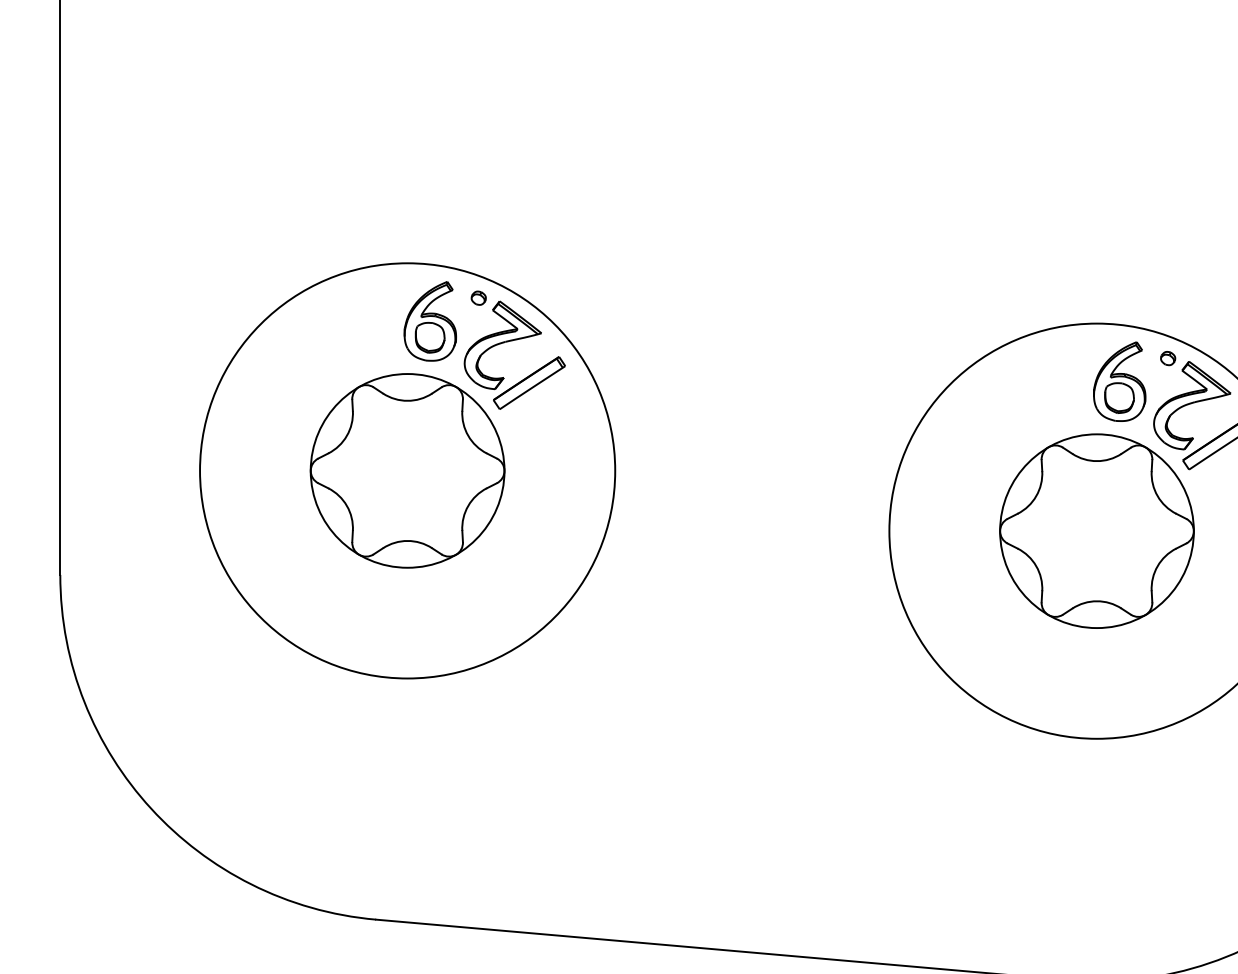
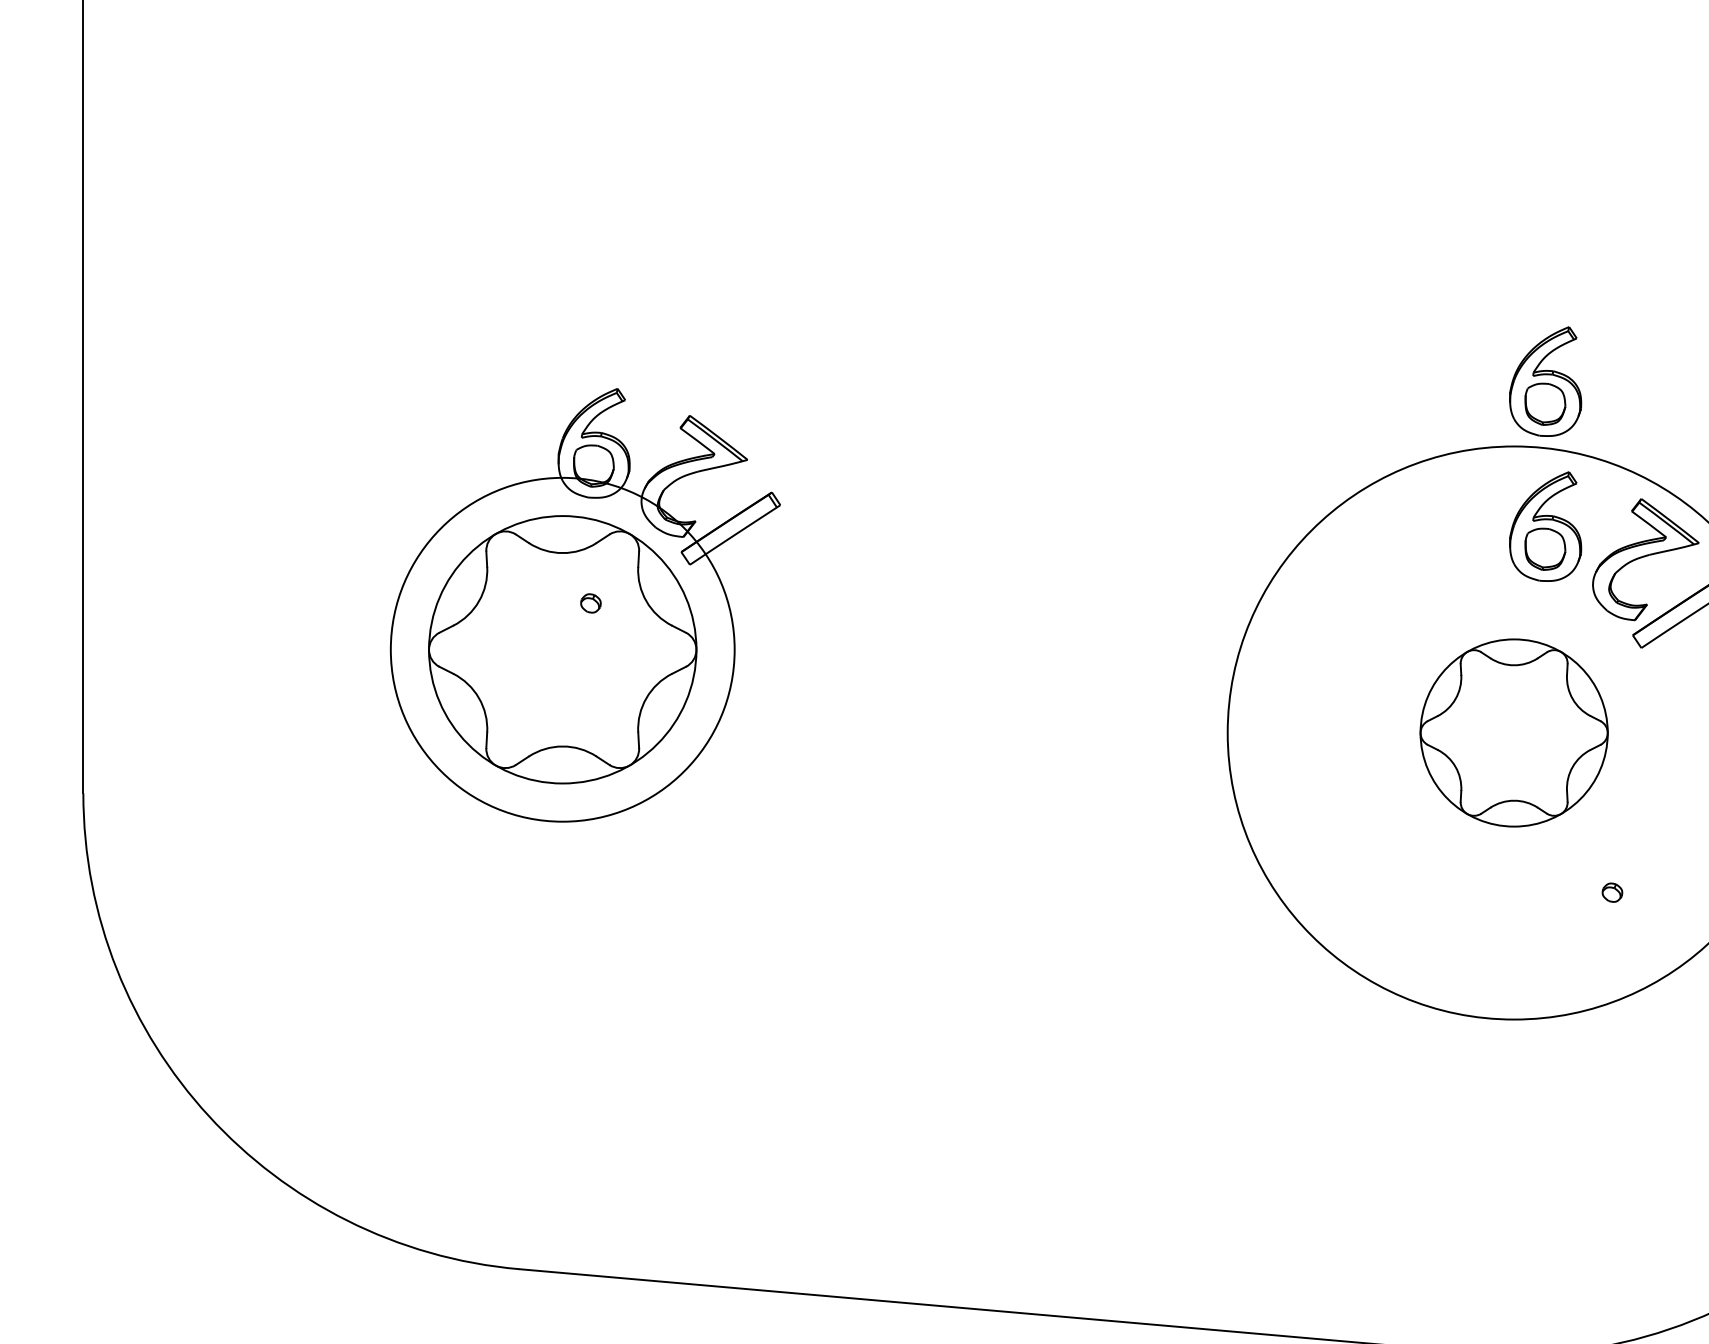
part: (1119, 276) -> (1545, 381), added
part: (478, 298) -> (590, 603), moved
part: (1168, 358) -> (1612, 892), moved
circle: (407, 470) -> (562, 649), size x0.6
part: (1096, 530) -> (1513, 732), size x0.7

